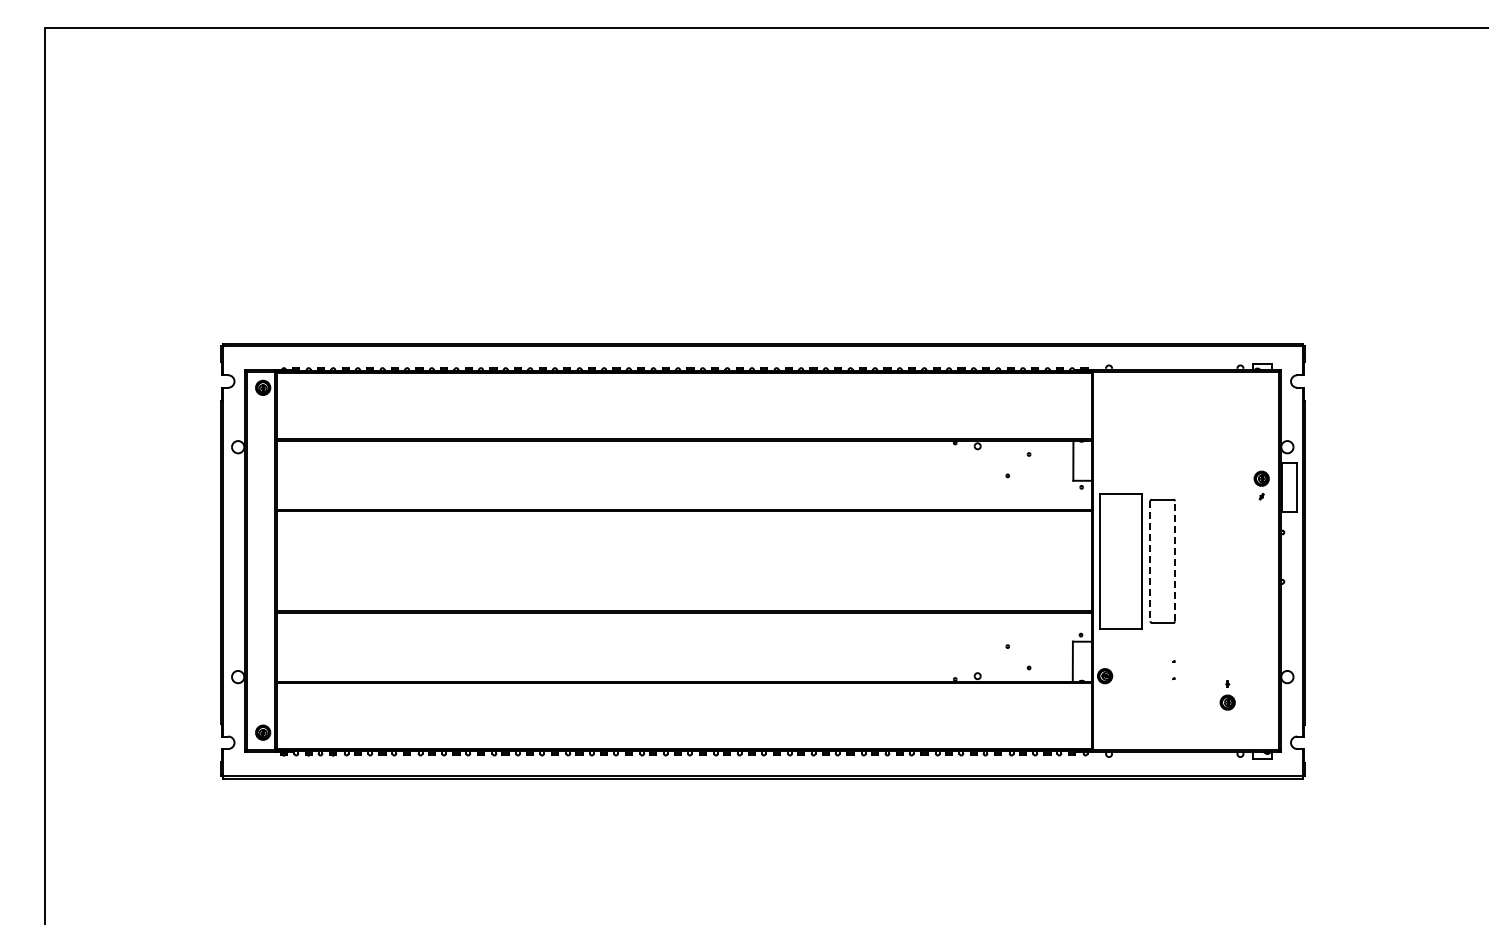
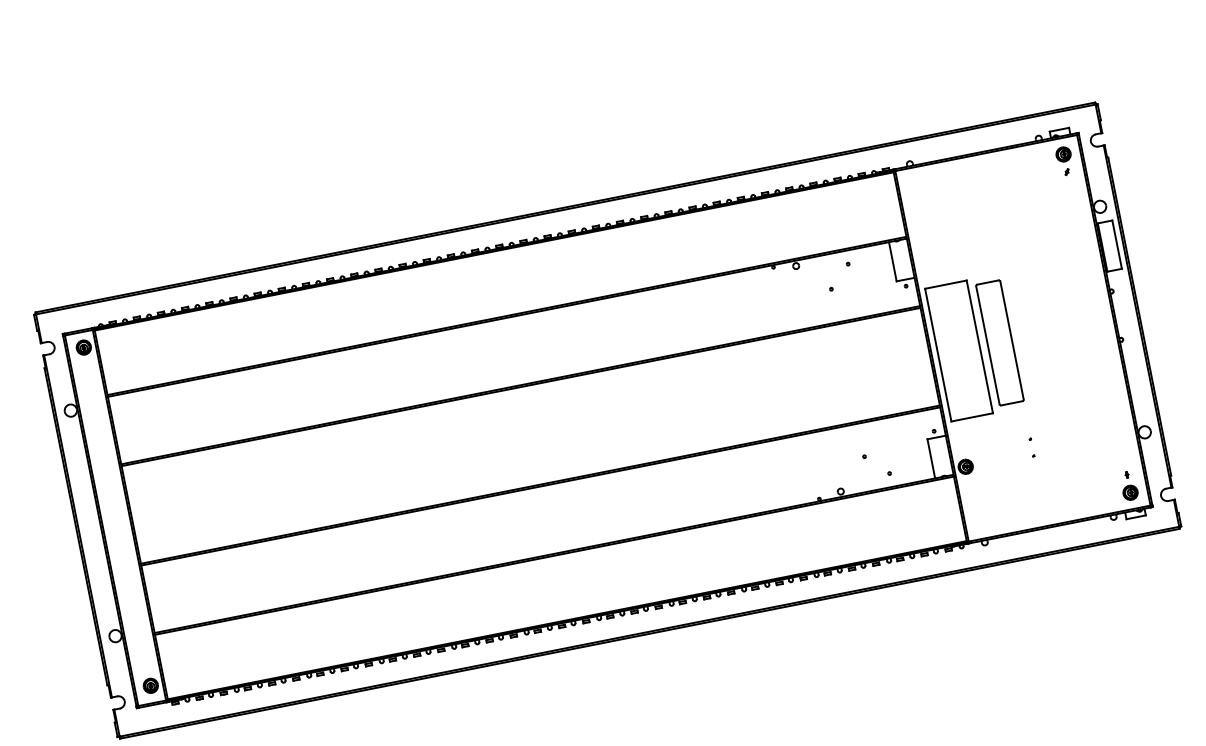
part: (1261, 485) -> (1064, 161), moved
line: (1175, 560) -> (1012, 339), dashed -> solid
line: (1150, 561) -> (988, 345), dashed -> solid
part: (1227, 695) -> (1128, 485), moved

